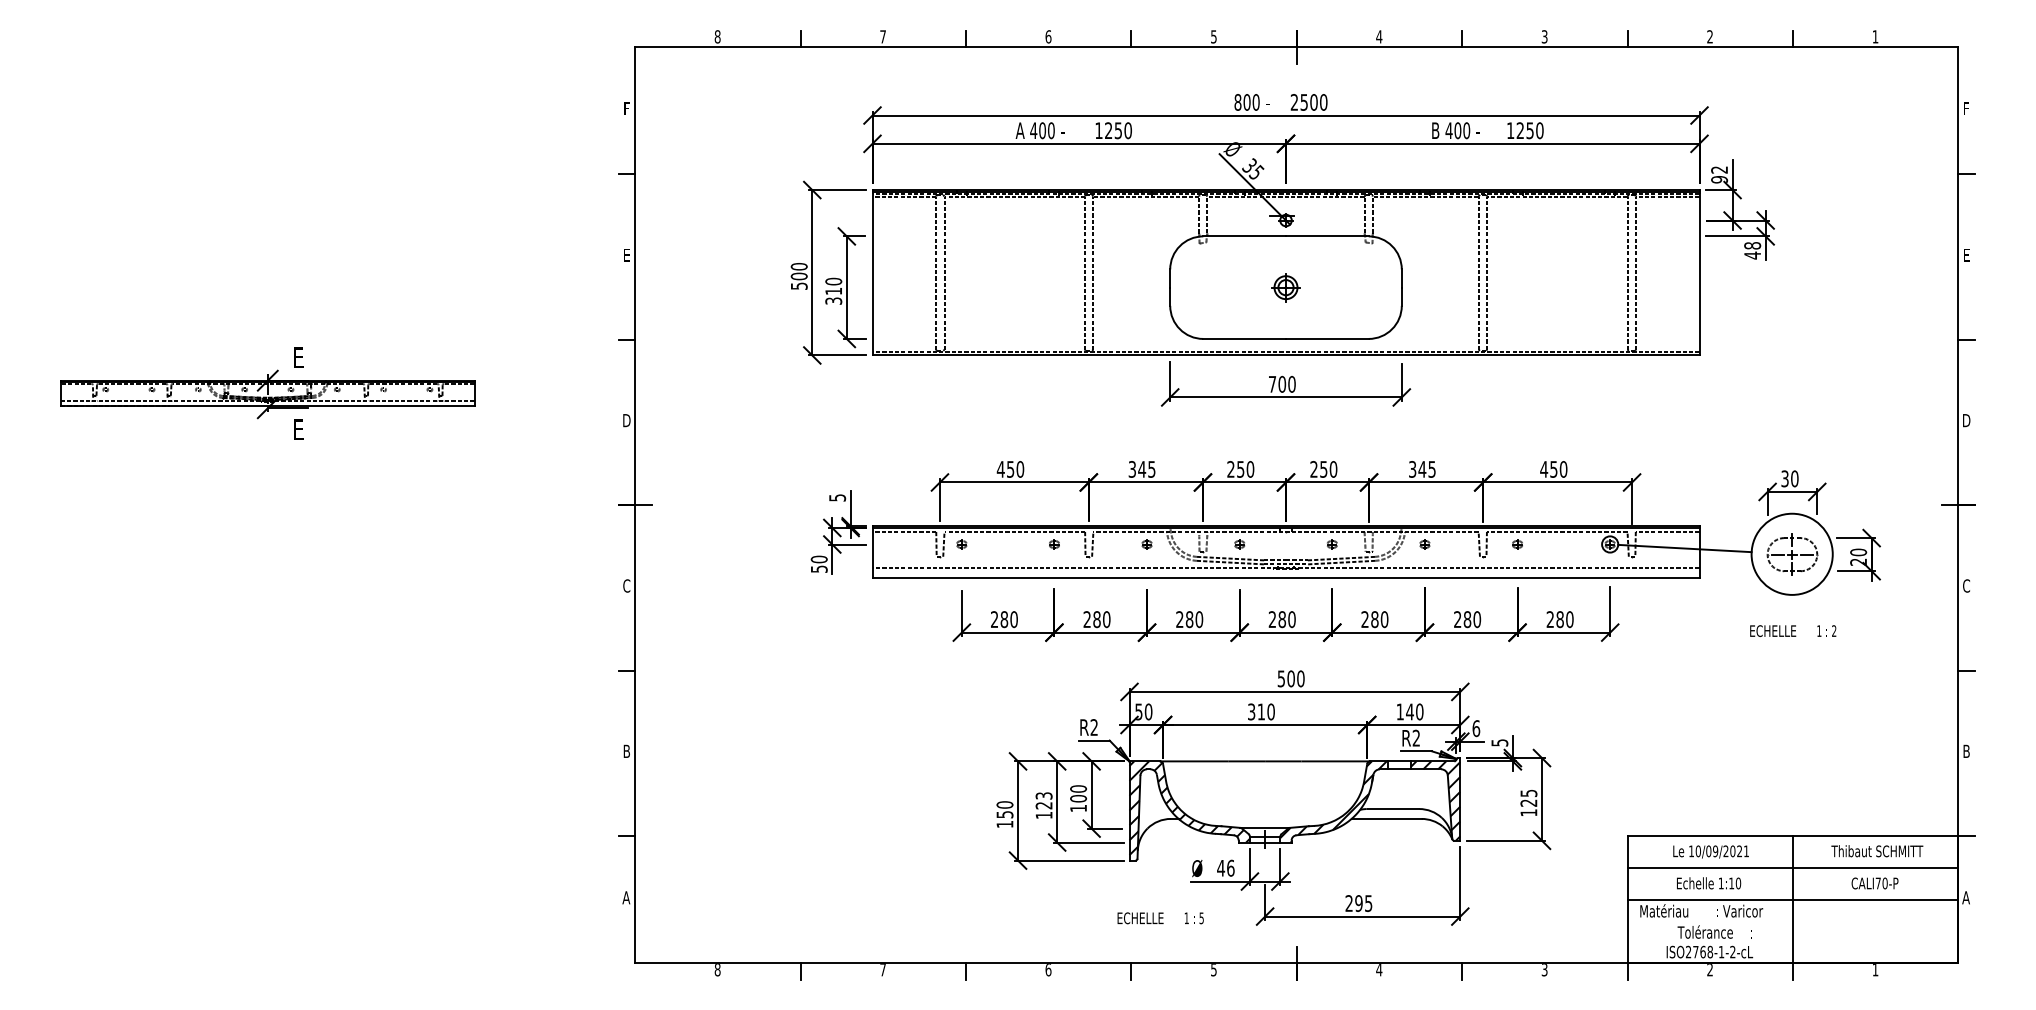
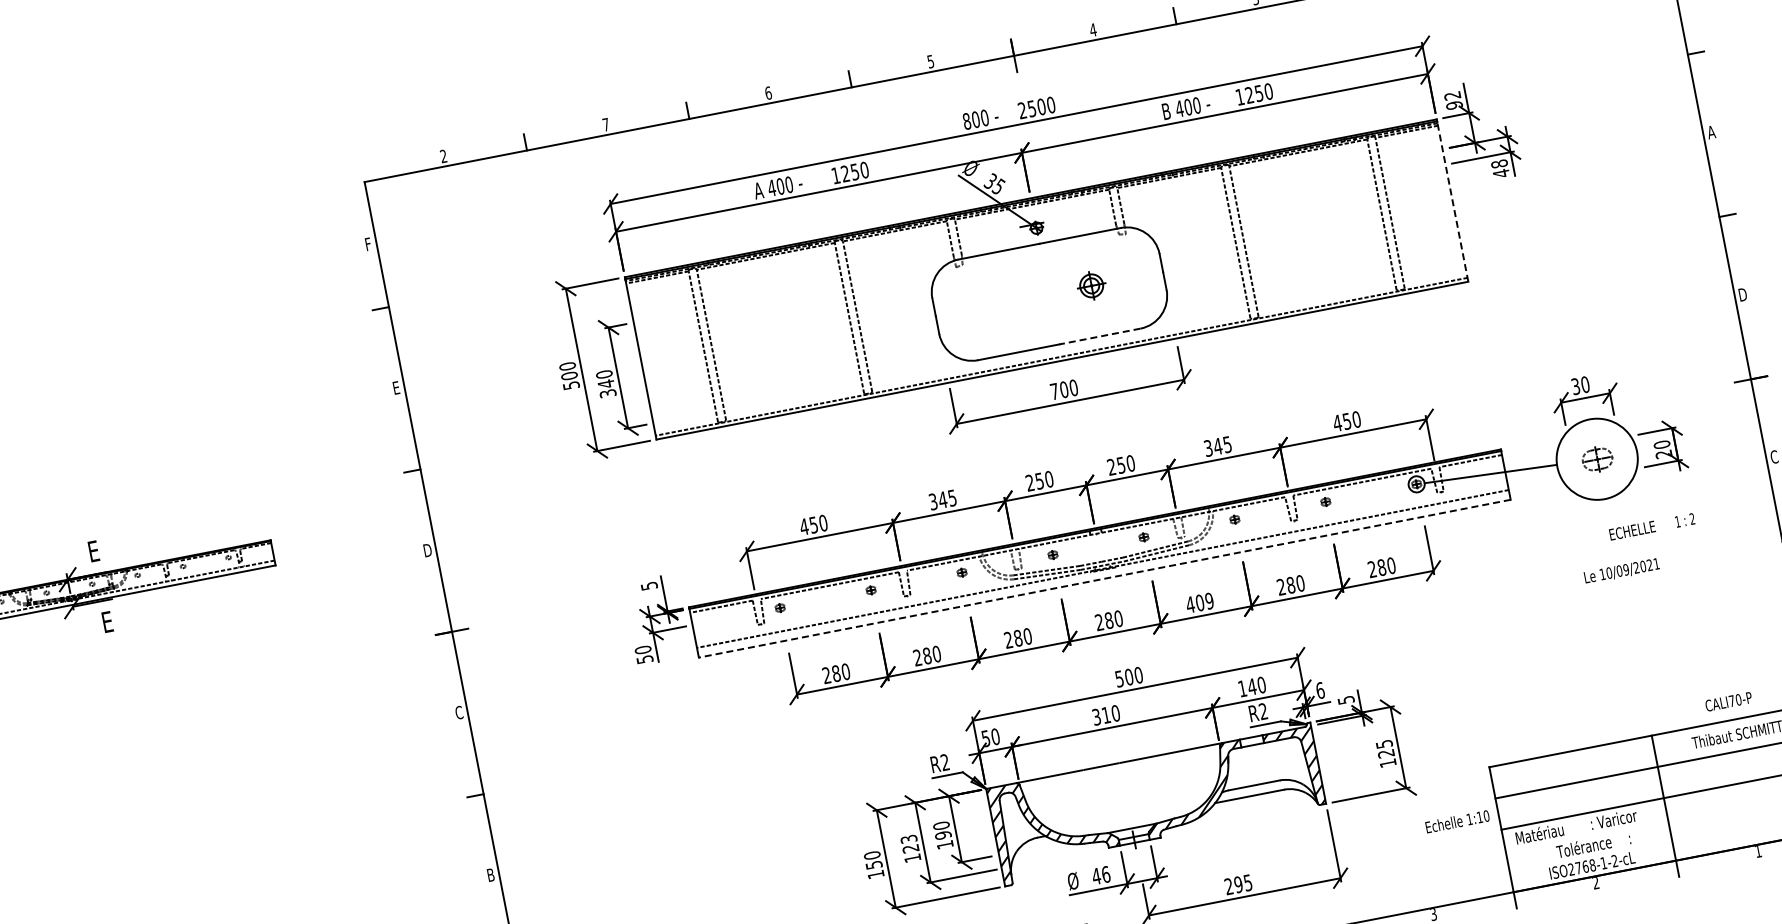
text: (717, 36) -> (443, 156), 8 -> 2
text: (1966, 254) -> (1711, 131), E -> A
line: (1699, 273) -> (1452, 201), solid -> dashed
part: (1285, 287) -> (1091, 285), moved
text: (833, 291) -> (606, 384), 310 -> 340
line: (1326, 338) -> (1098, 336), solid -> dashed
part: (1792, 554) -> (1597, 459), size x0.6
line: (1286, 577) -> (1105, 578), solid -> dashed
text: (1374, 619) -> (1199, 602), 280 -> 409
text: (1793, 630) -> (1652, 526), moved
text: (1078, 798) -> (943, 835), 100 -> 190
text: (1710, 851) -> (1621, 570), moved
text: (1709, 883) -> (1458, 821), moved
text: (1874, 883) -> (1728, 701), moved

